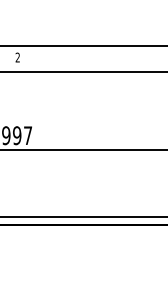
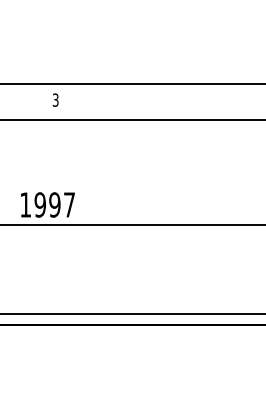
text: (17, 57) -> (55, 100), 2 -> 3

